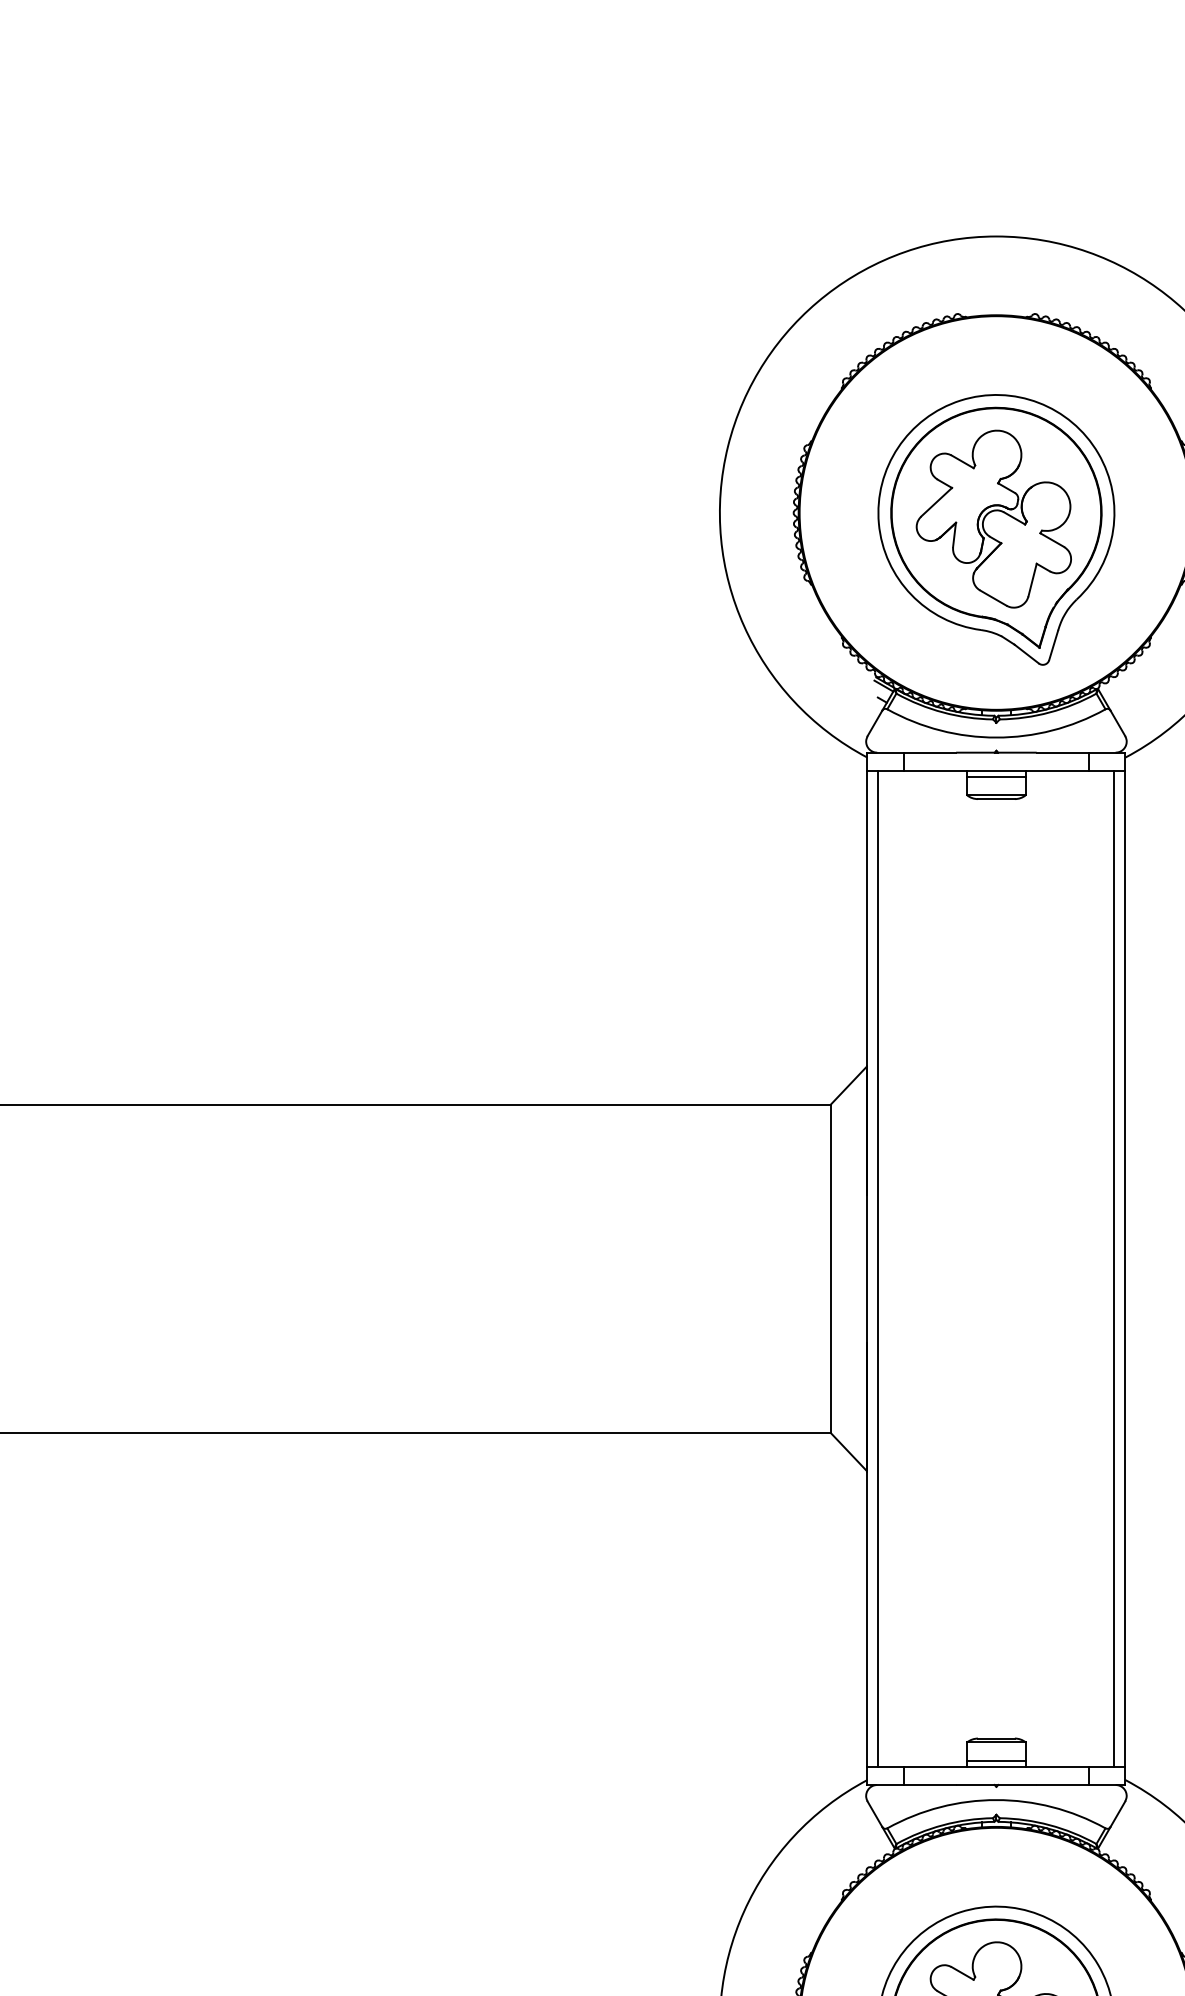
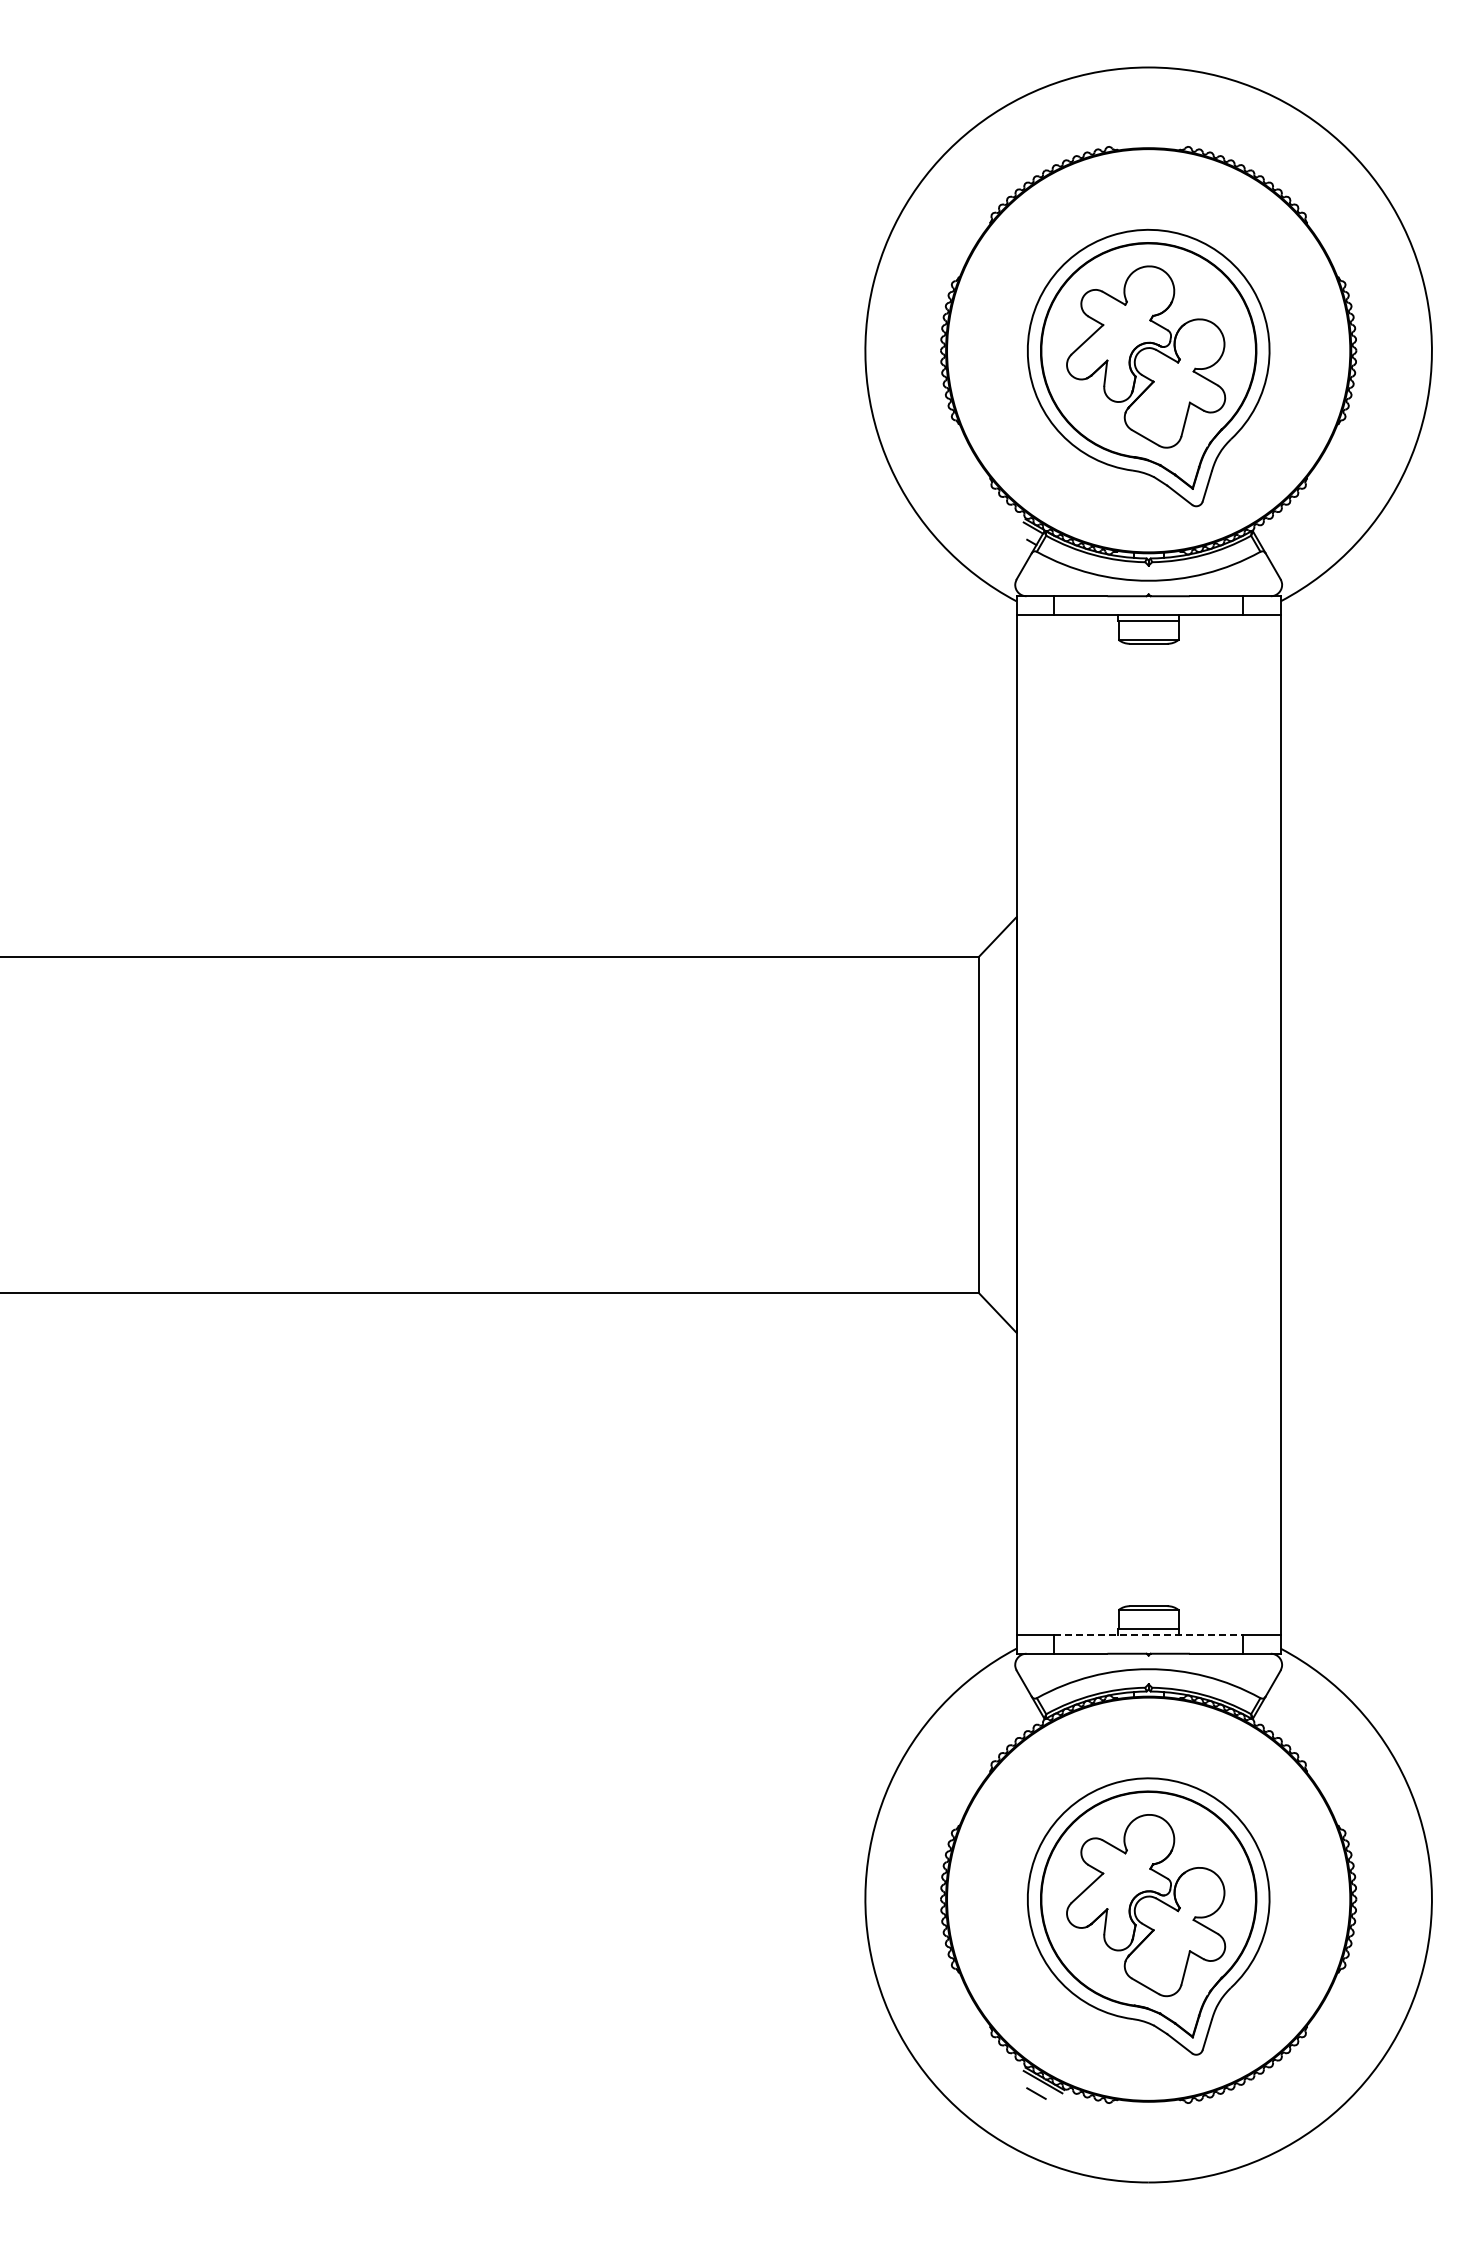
line: (878, 1268) -> (1027, 1124), removed
line: (1114, 1268) -> (1269, 1124), removed
line: (997, 1766) -> (1149, 1634), solid -> dashed

